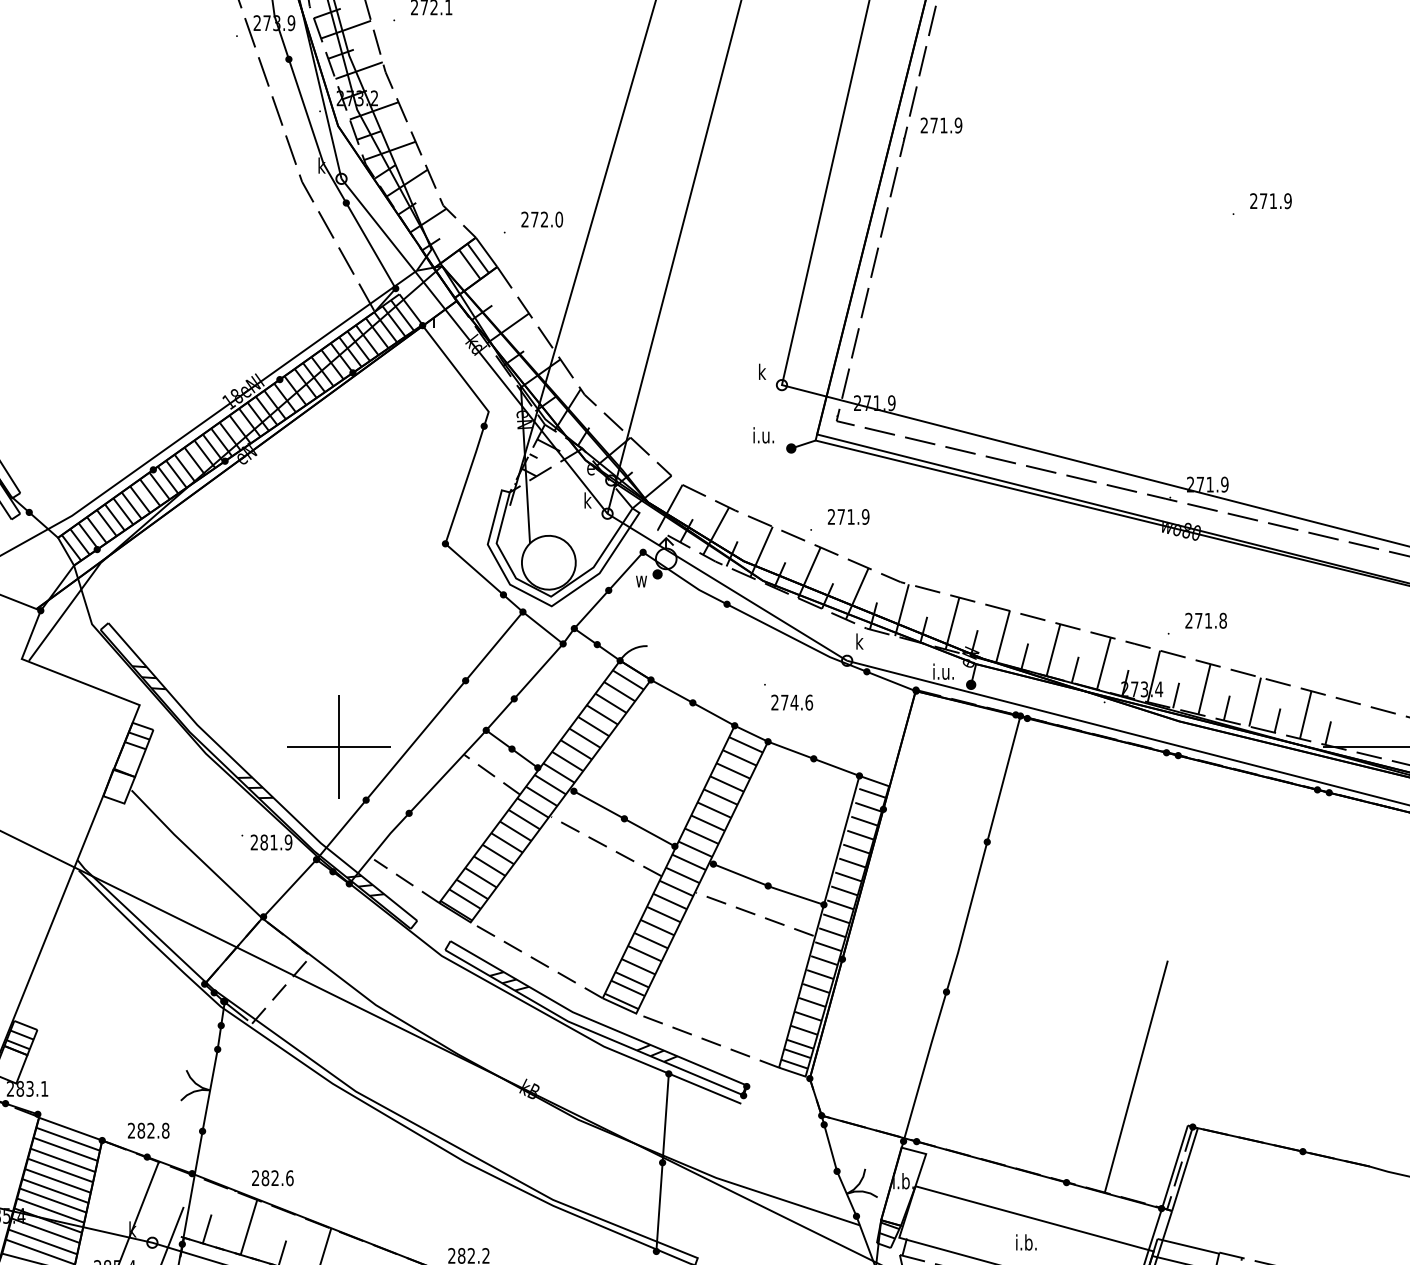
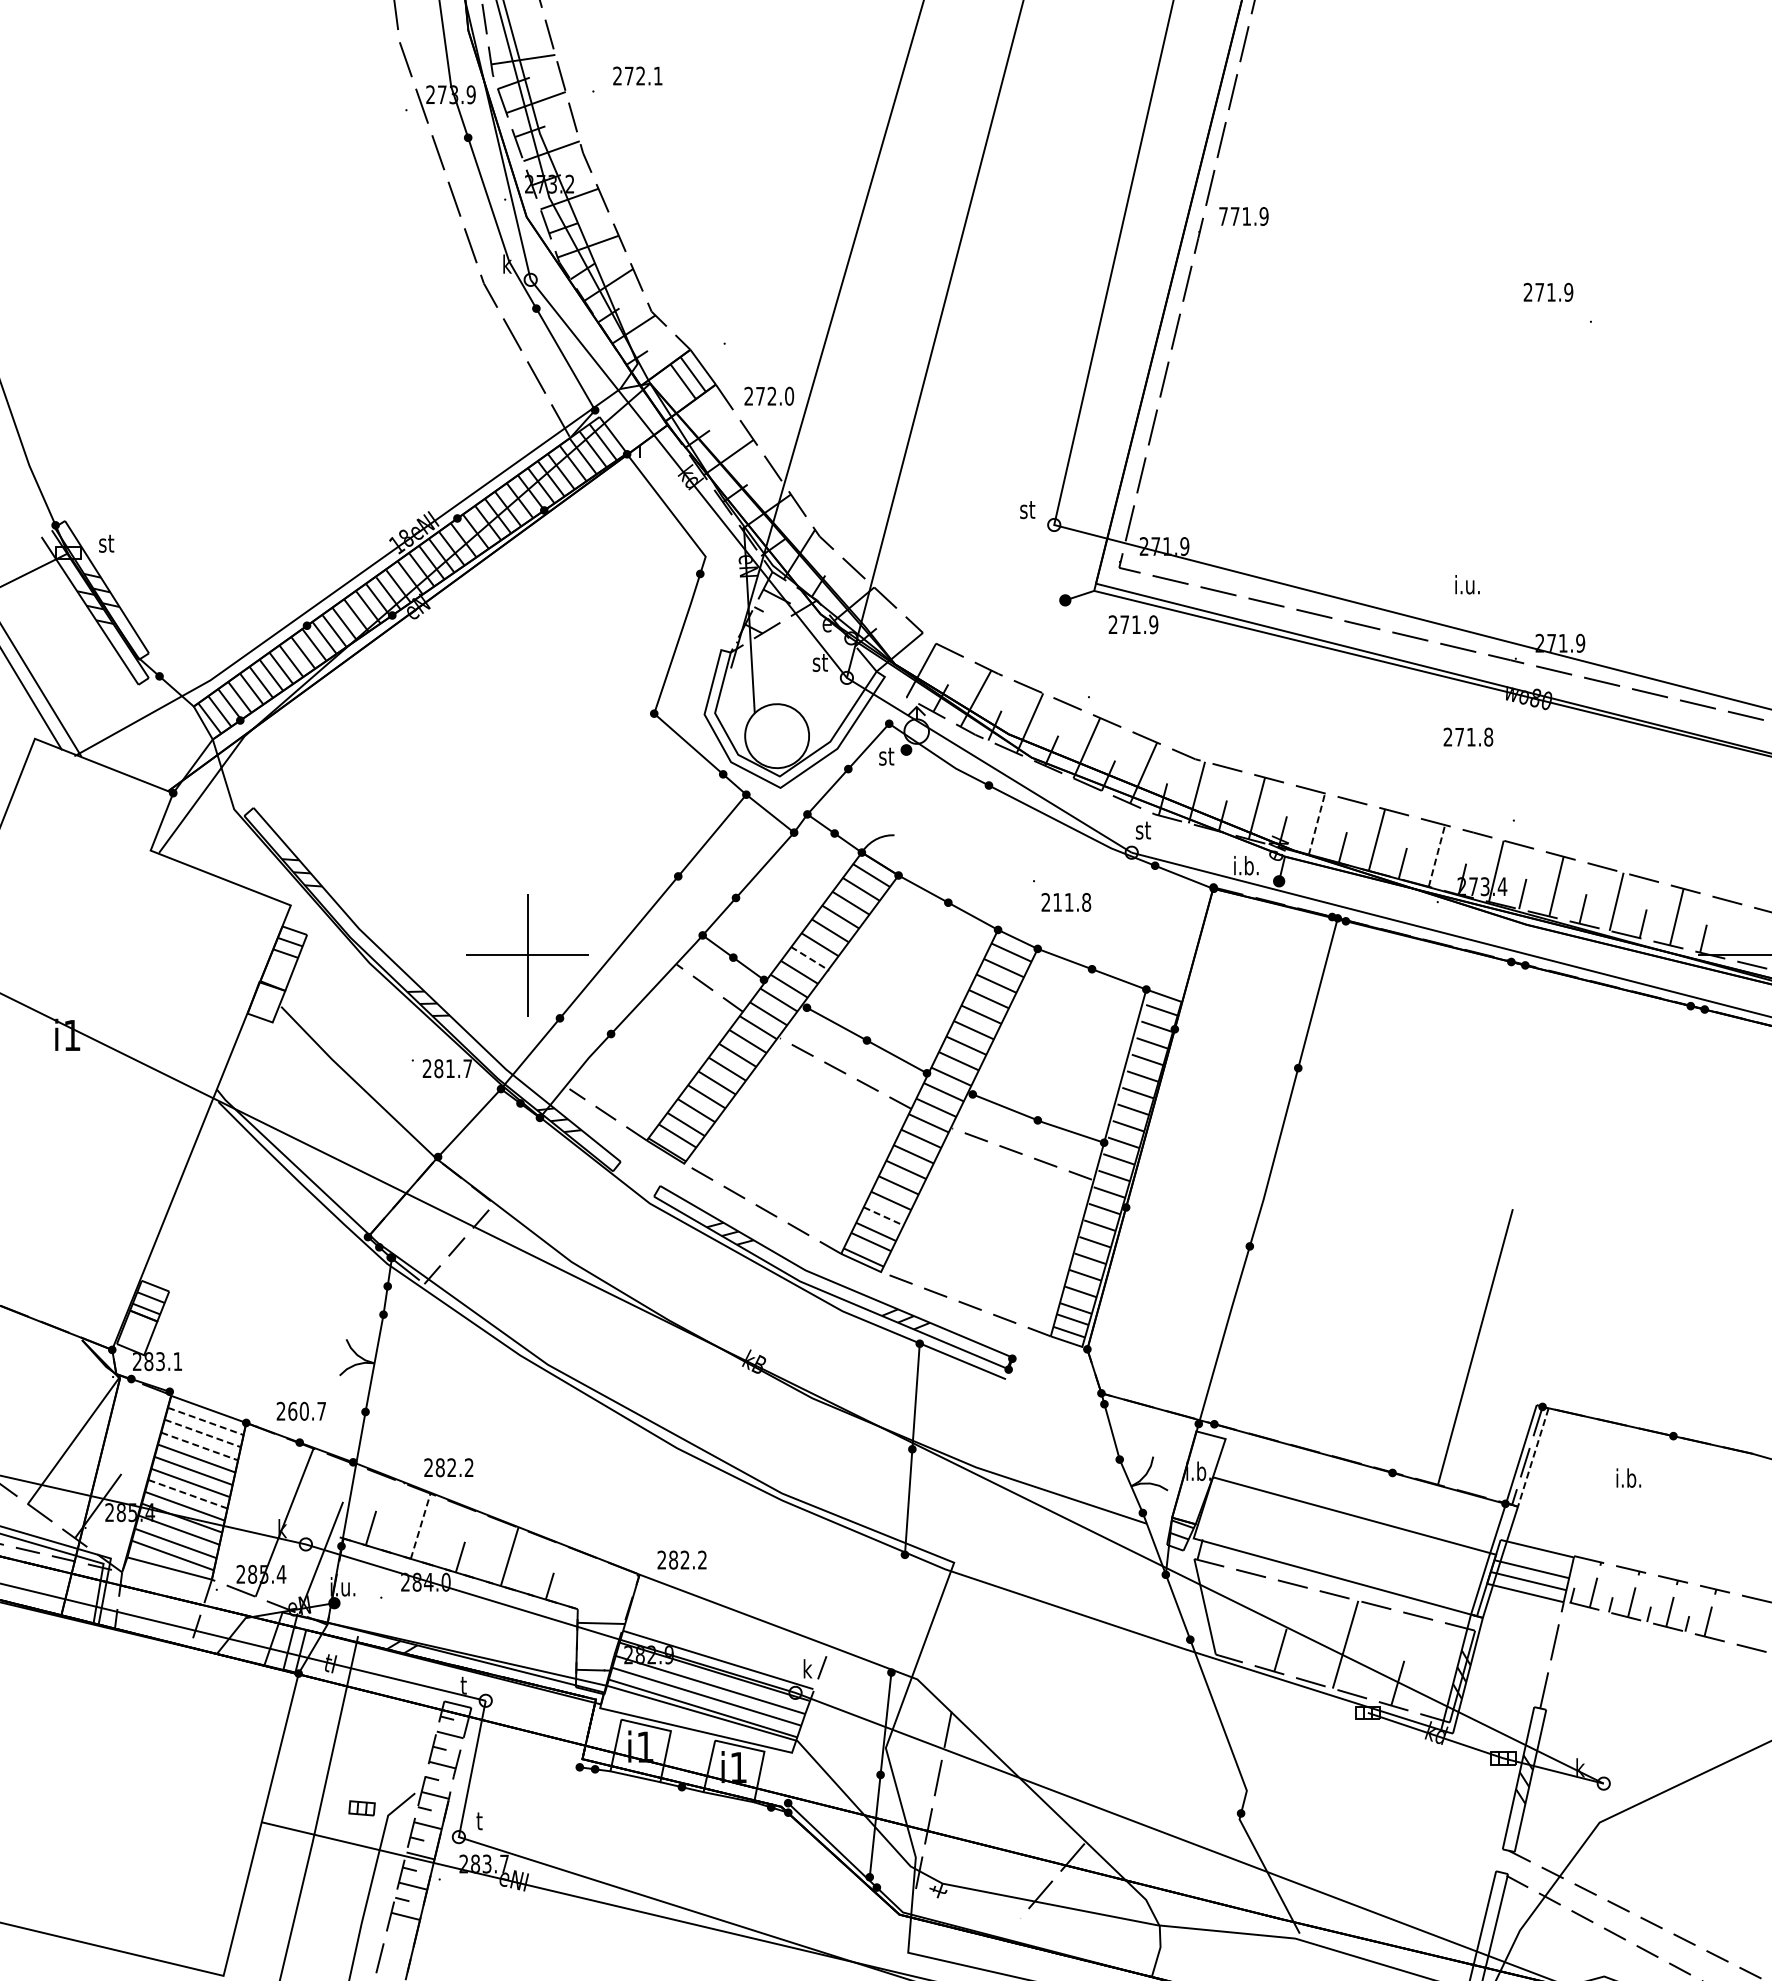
text: (924, 125) -> (1223, 216), 271.9 -> 771.9
text: (1270, 200) -> (1548, 291), moved
text: (542, 218) -> (769, 395), moved
text: (759, 372) -> (1027, 509), k -> st
text: (763, 435) -> (1467, 584), moved
text: (584, 499) -> (819, 661), k -> st
text: (848, 516) -> (1133, 624), moved
text: (640, 579) -> (886, 756), w -> st
text: (1206, 620) -> (1468, 736), moved
line: (1002, 637) -> (1316, 824), solid -> dashed
text: (857, 641) -> (1143, 829), k -> st
line: (1103, 663) -> (1436, 855), solid -> dashed
text: (946, 671) -> (1249, 865), i.u. -> i.b.
text: (797, 702) -> (1072, 902), 274.6 -> 211.8
line: (576, 749) -> (810, 958), solid -> dashed
text: (288, 842) -> (467, 1068), 281.9 -> 281.7
line: (638, 966) -> (883, 1216), solid -> dashed
text: (153, 1130) -> (307, 1410), 282.8 -> 260.7
line: (68, 1139) -> (206, 1421), solid -> dashed
line: (66, 1149) -> (203, 1433), solid -> dashed
line: (62, 1160) -> (199, 1446), solid -> dashed
line: (1185, 1170) -> (1533, 1458), solid -> dashed
text: (289, 1178) -> (468, 1467), 282.6 -> 282.2
line: (53, 1200) -> (188, 1494), solid -> dashed
line: (248, 1226) -> (420, 1525), solid -> dashed
text: (1026, 1241) -> (1628, 1477), moved

